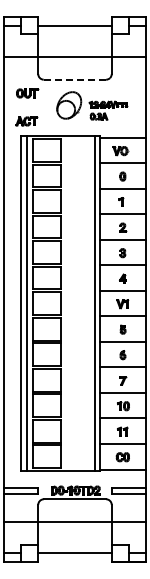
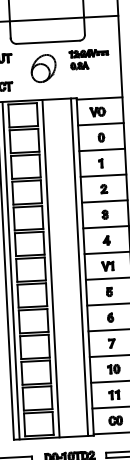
line: (75, 79) -> (48, 42), dashed -> solid
part: (108, 110) -> (88, 59), moved
line: (66, 303) -> (51, 268), added

